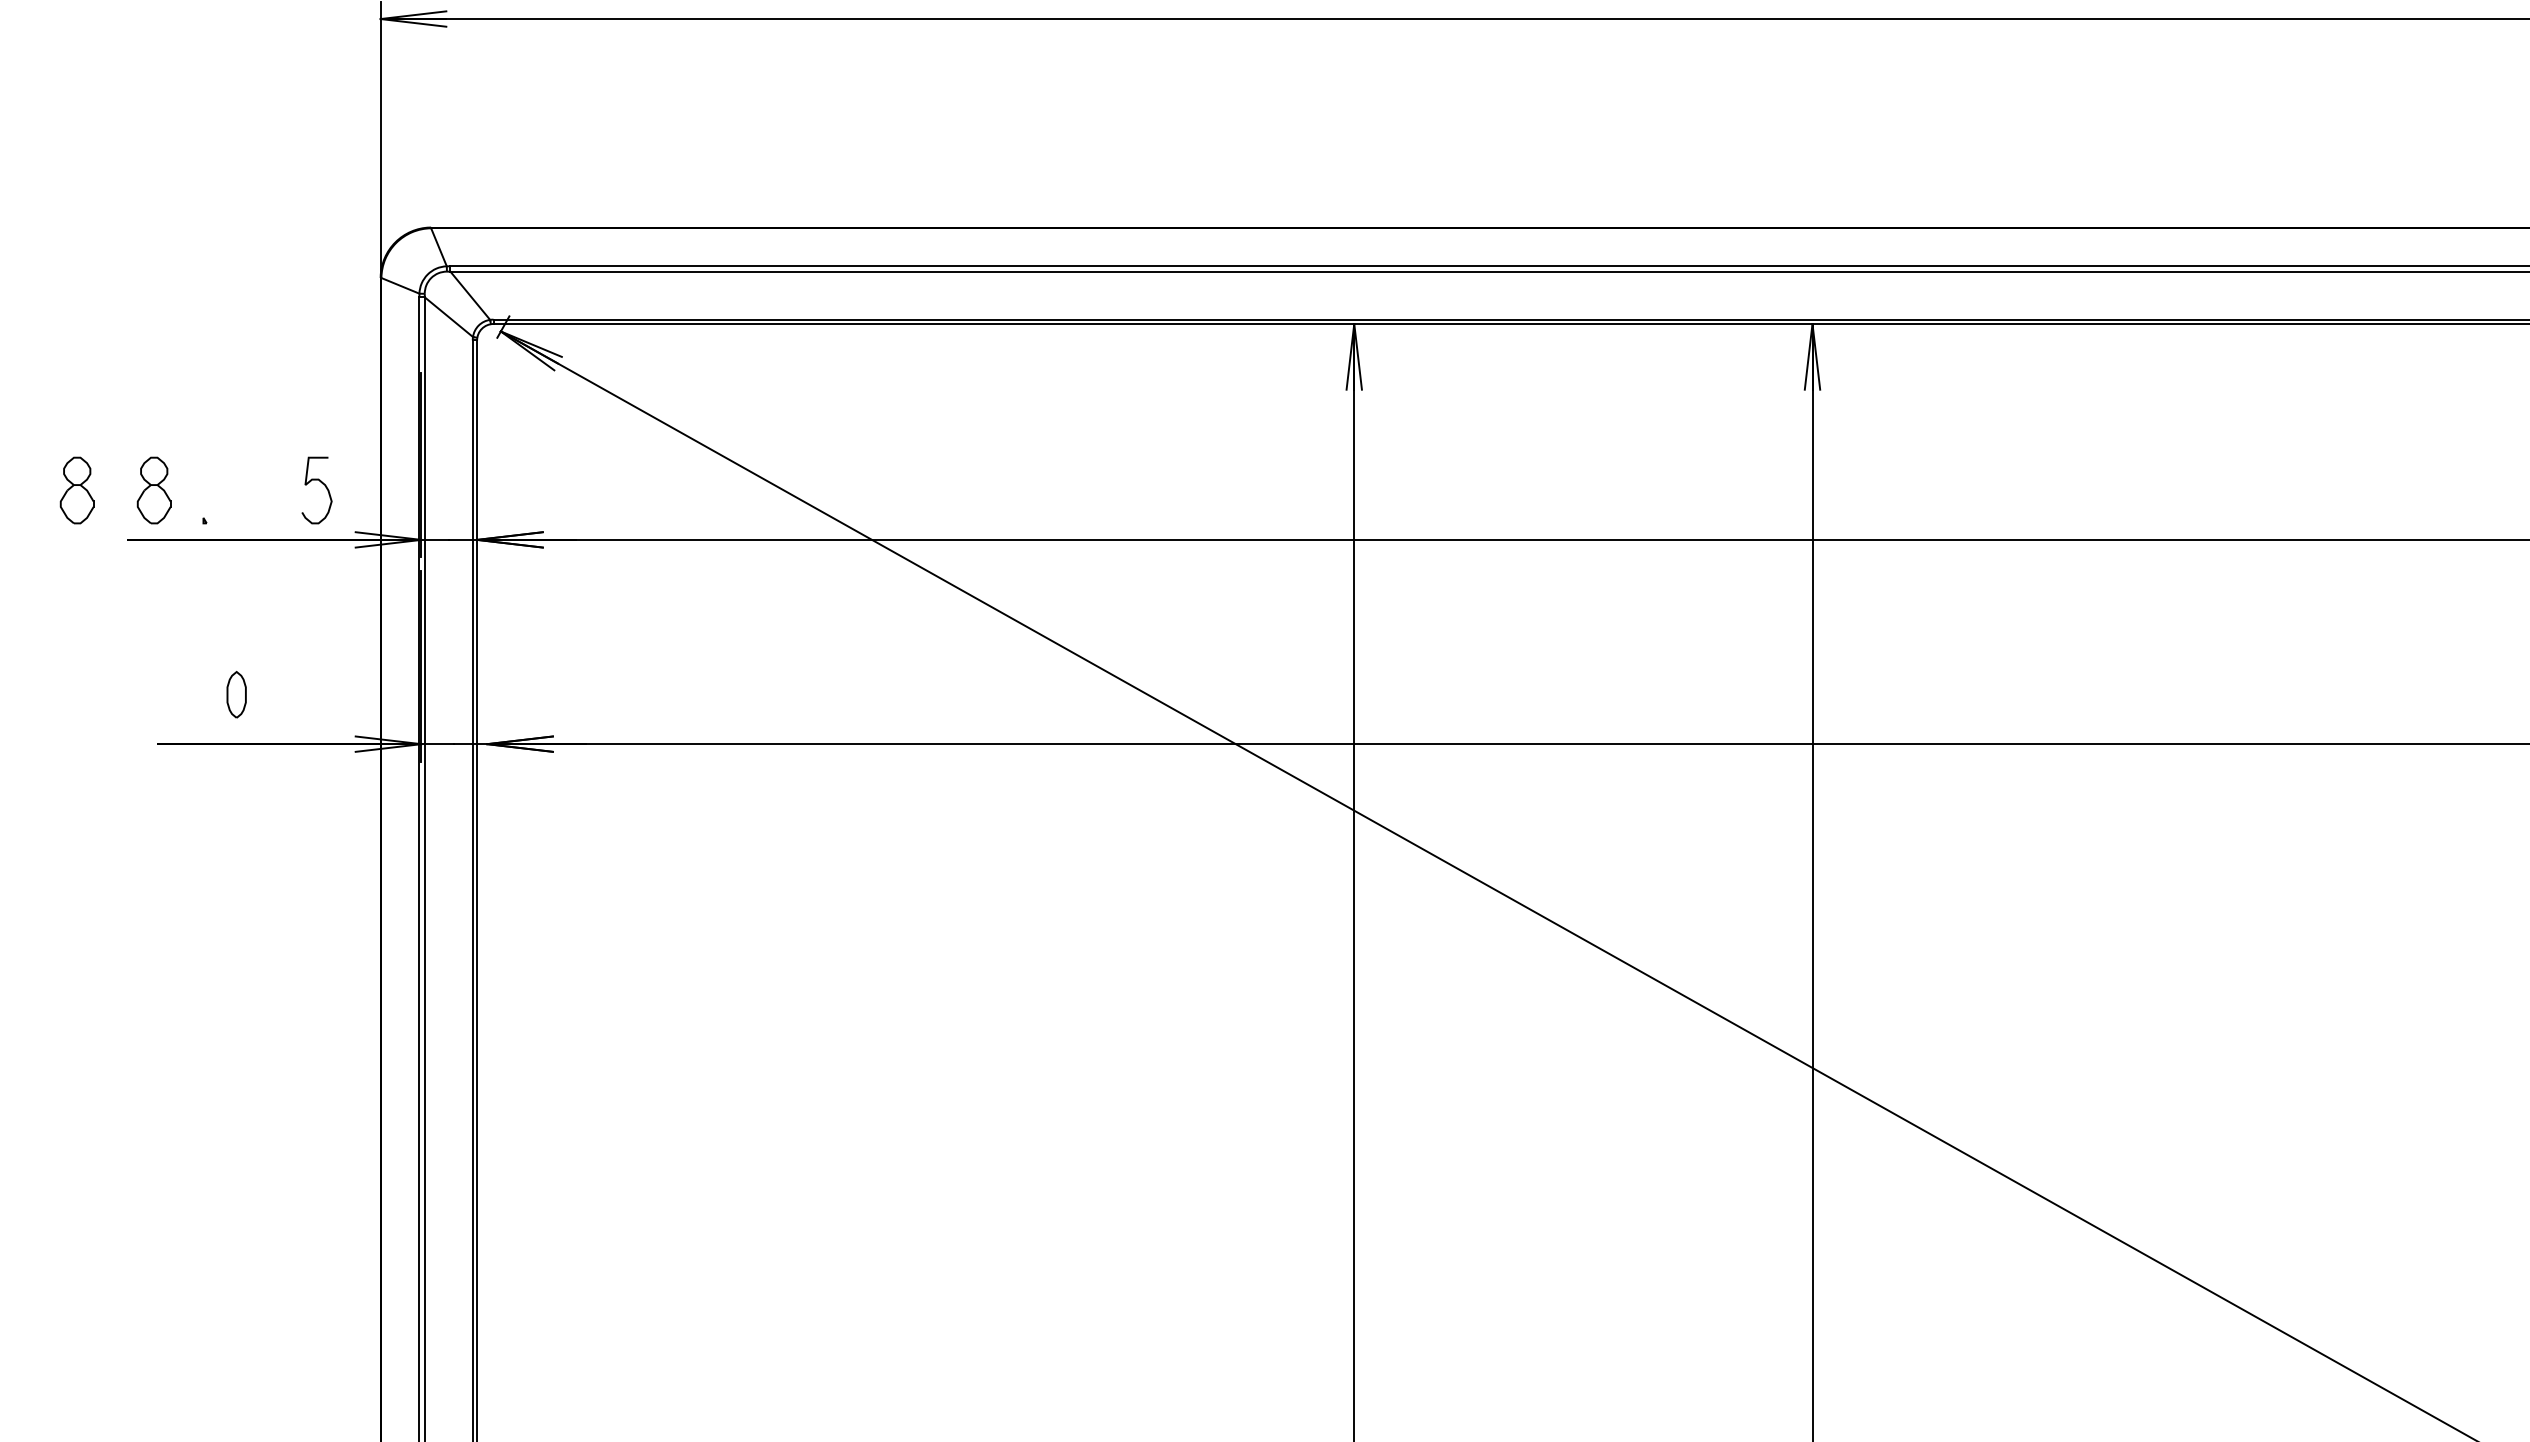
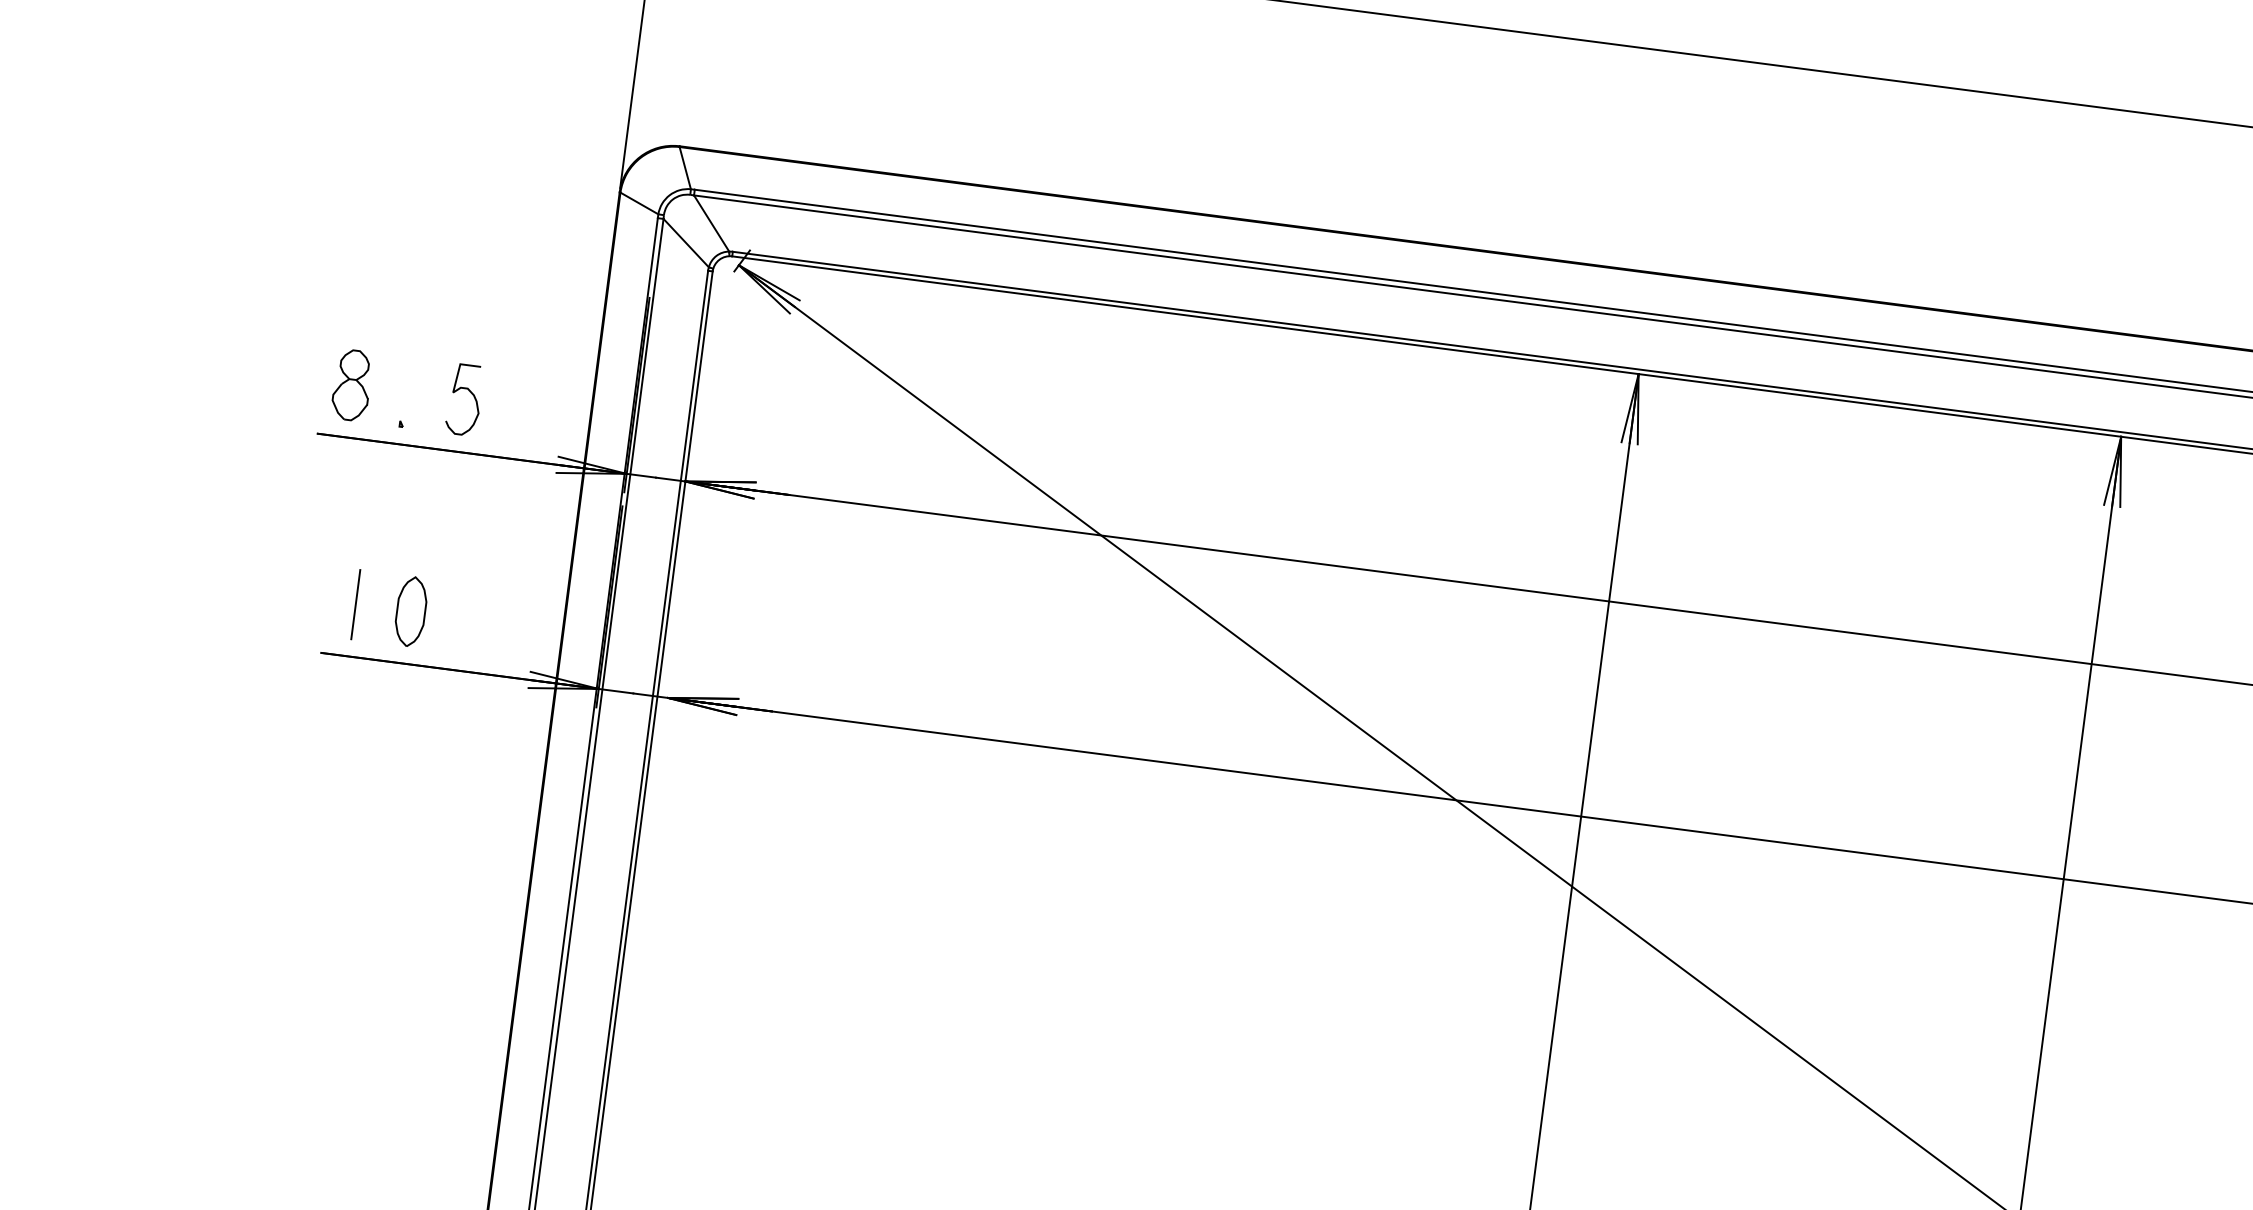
curve: (322, 484) -> (471, 394), moved
part: (76, 490) -> (270, 374), removed
line: (184, 694) -> (356, 604), added
part: (236, 694) -> (410, 611), size x1.43

